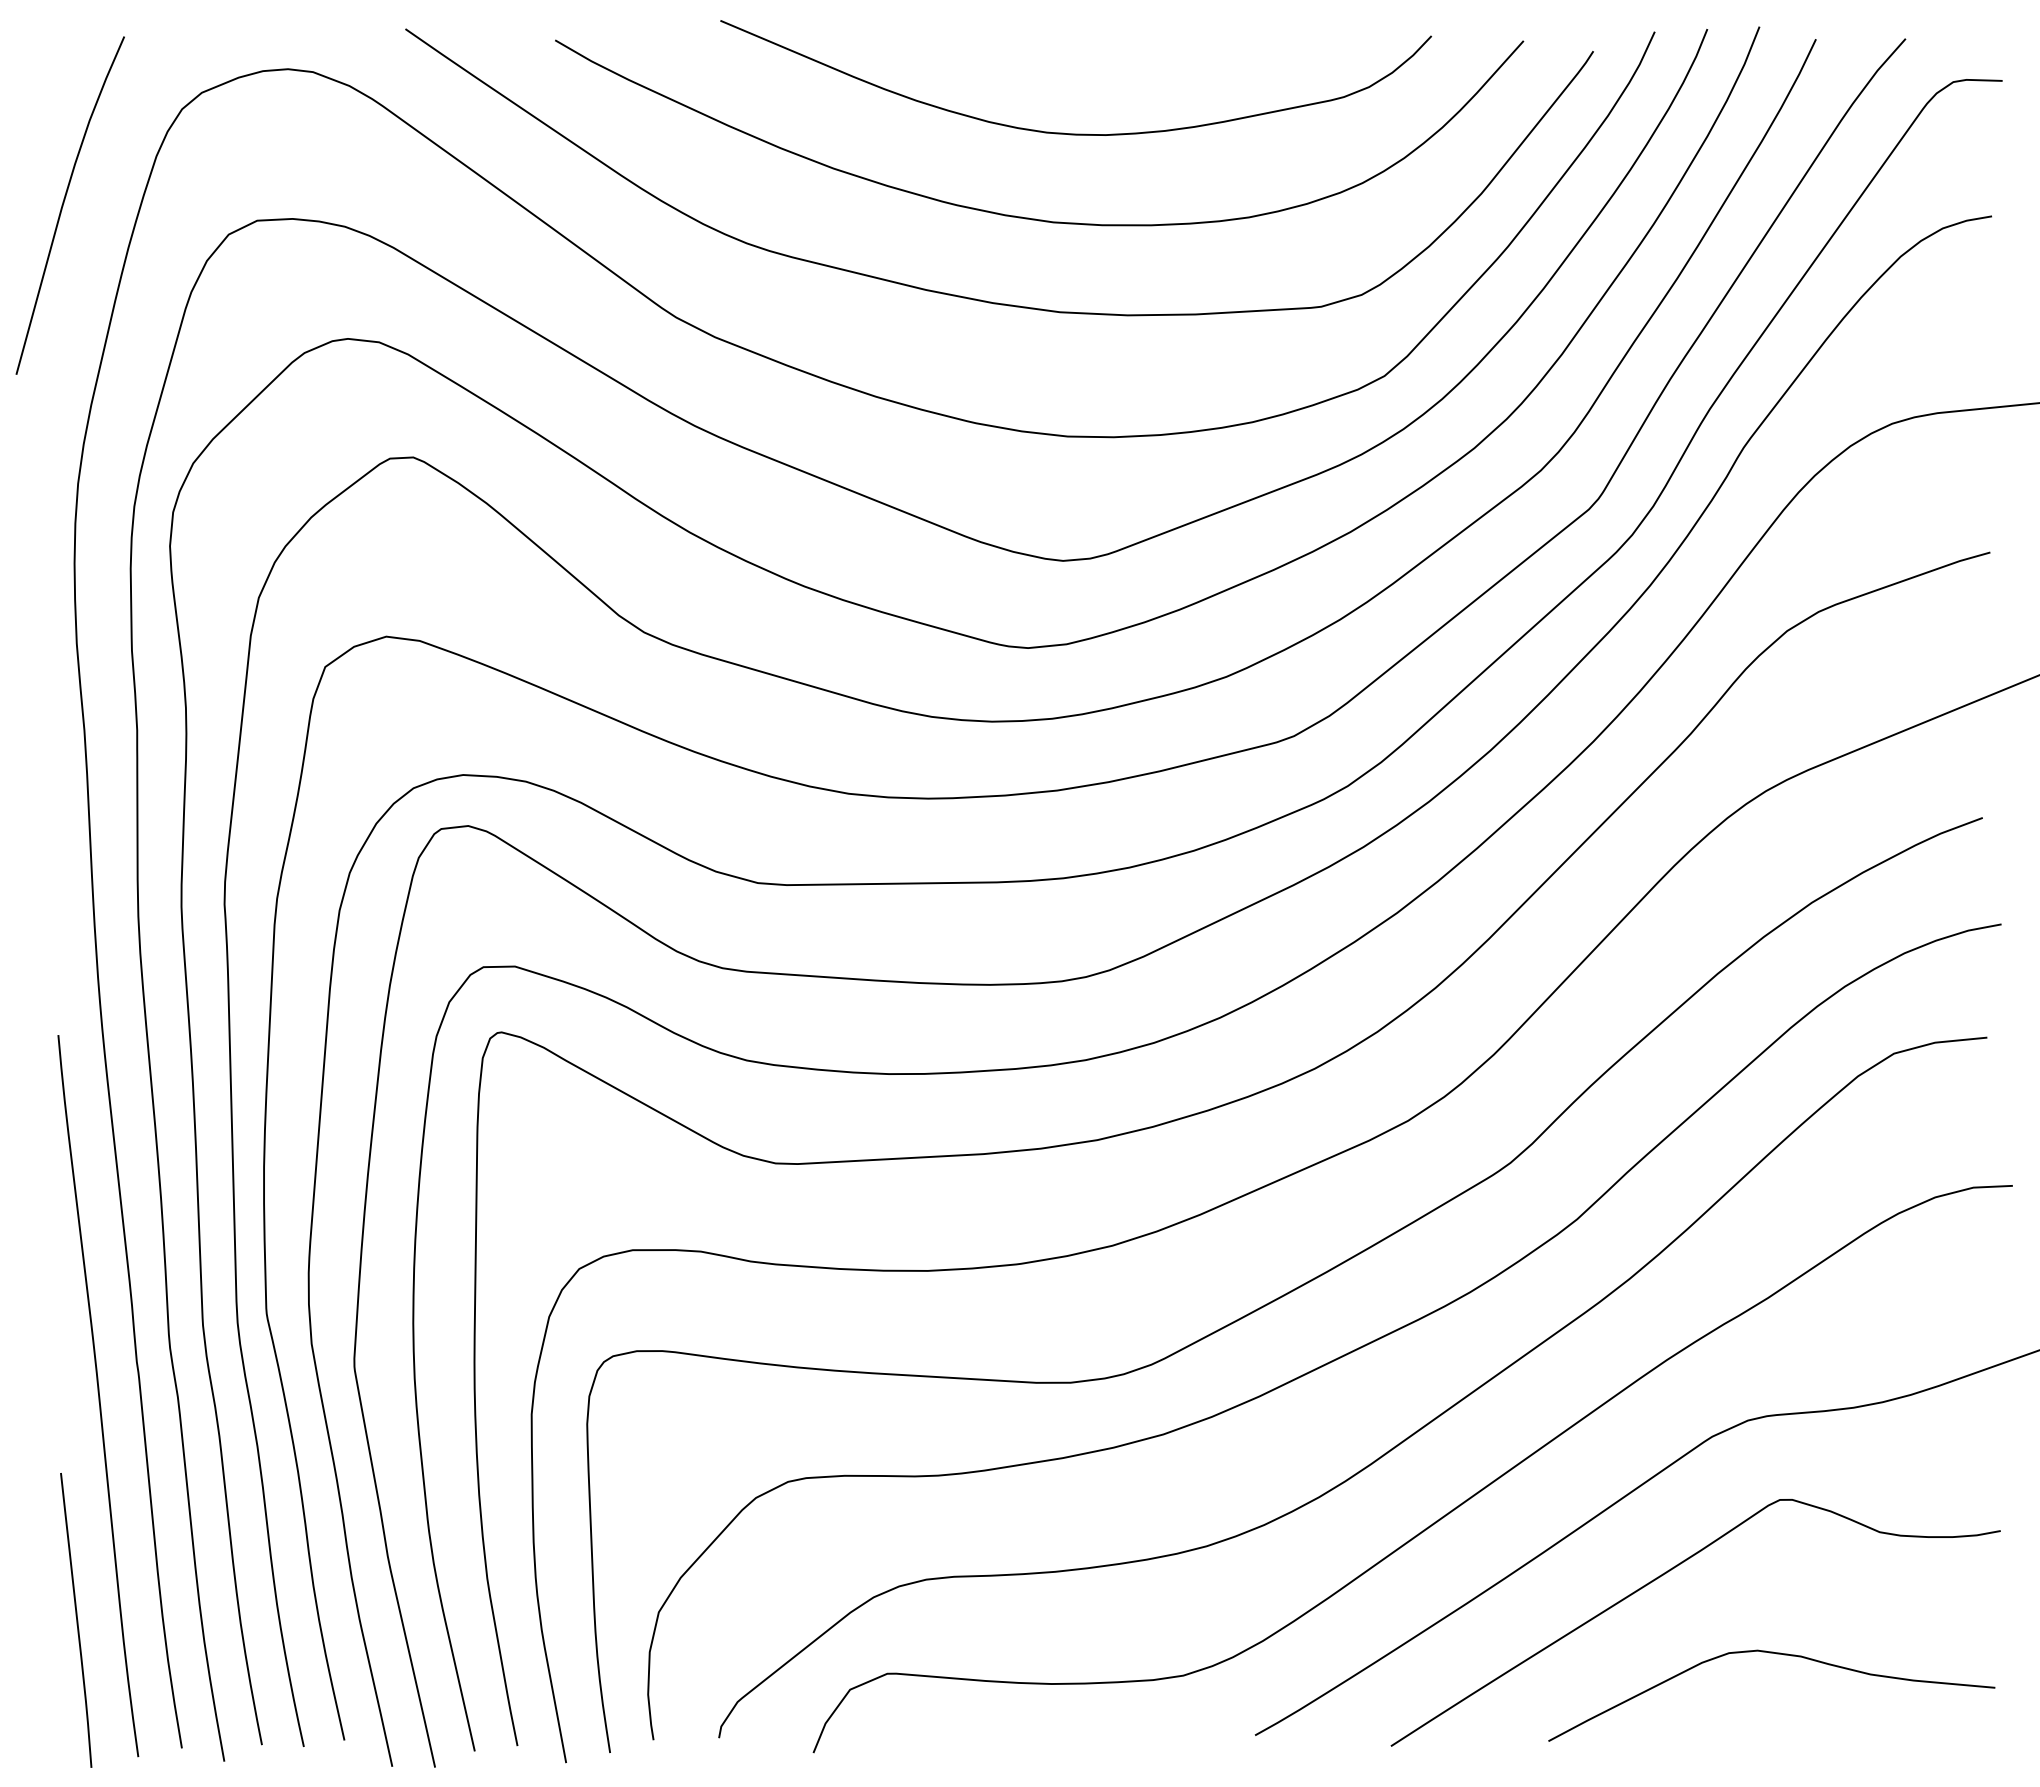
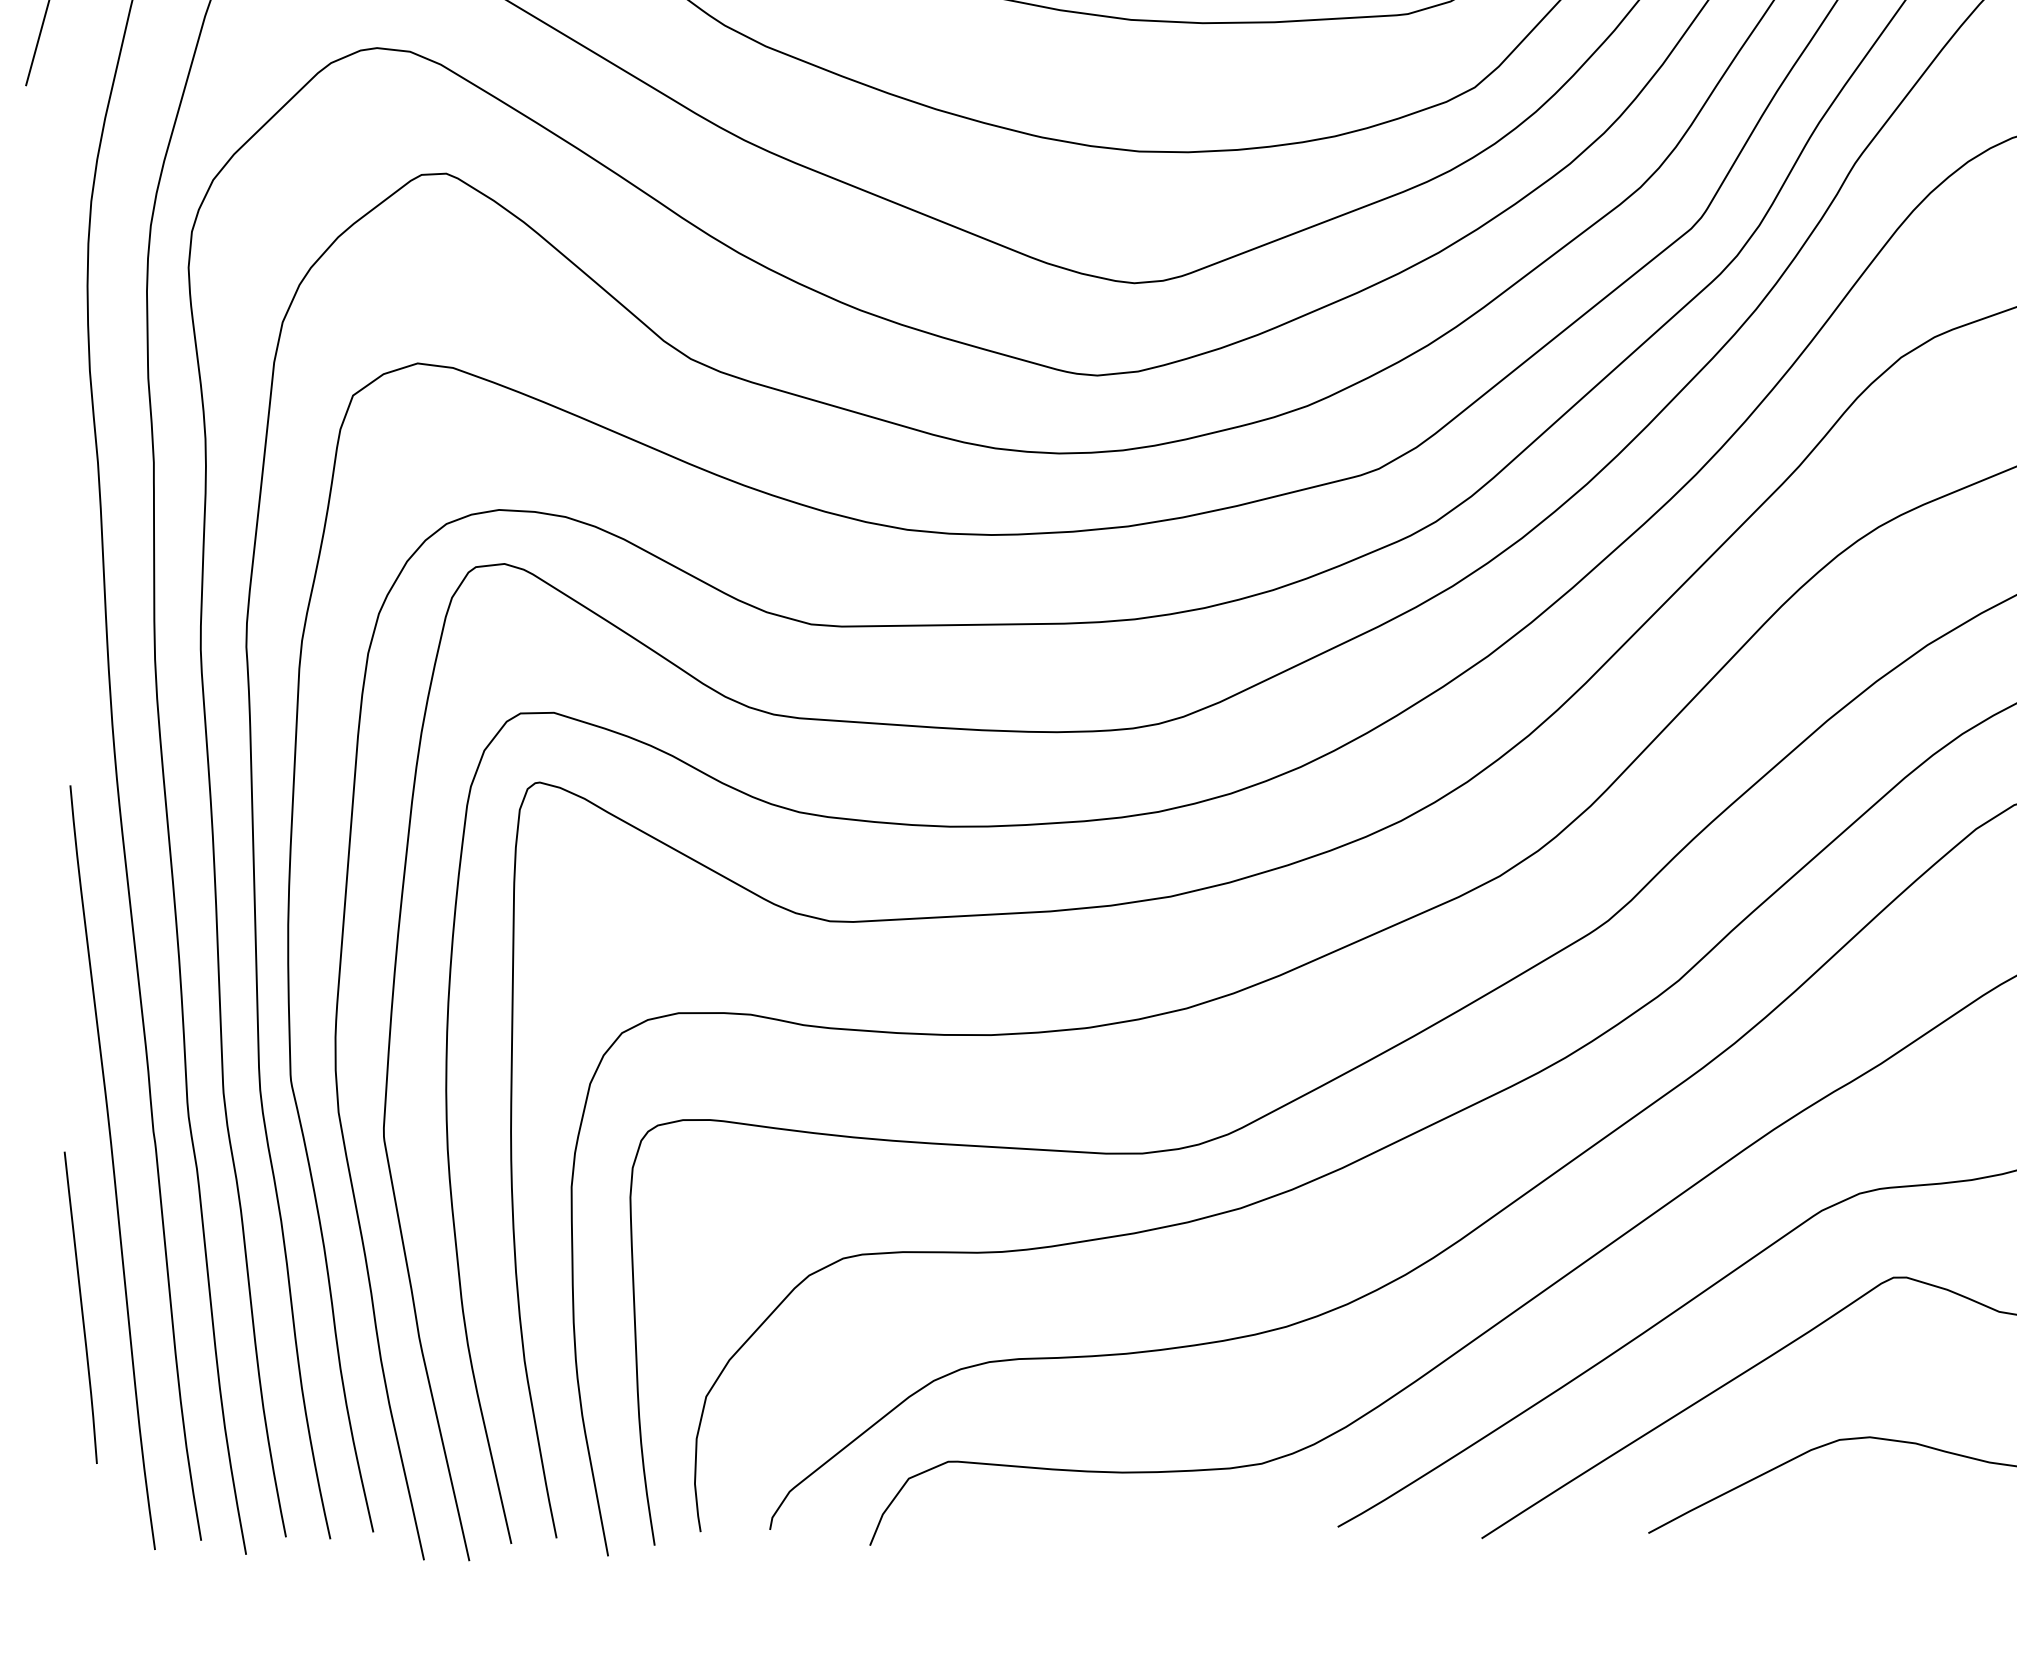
curve: (76, 1620) -> (81, 1307), moved

